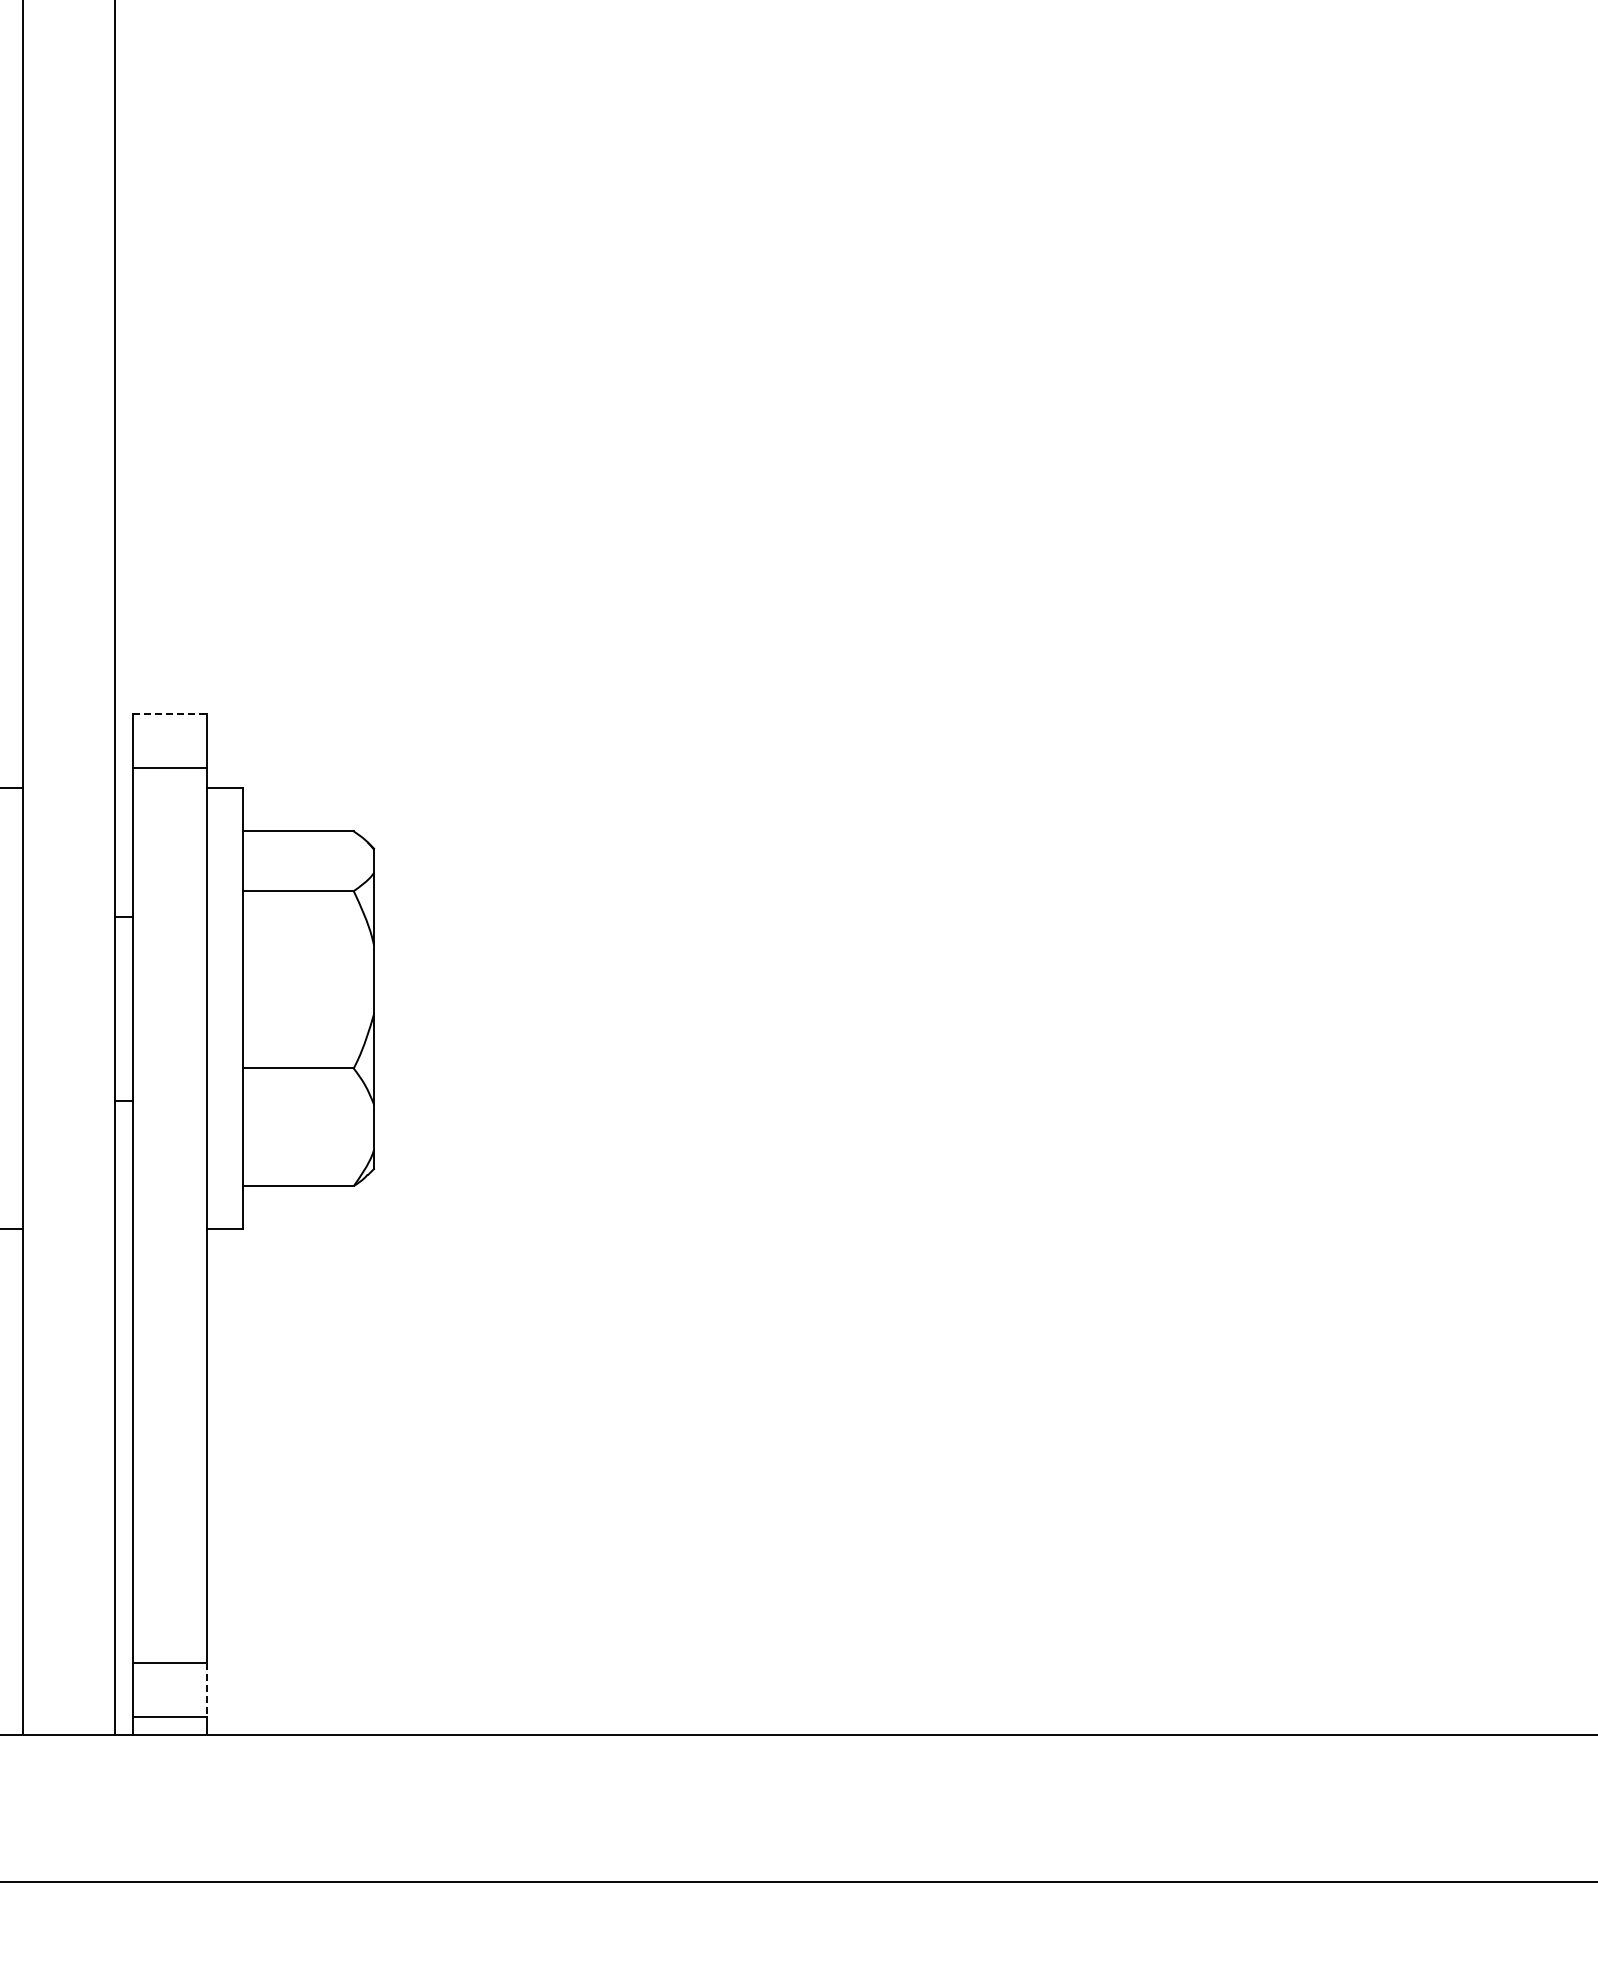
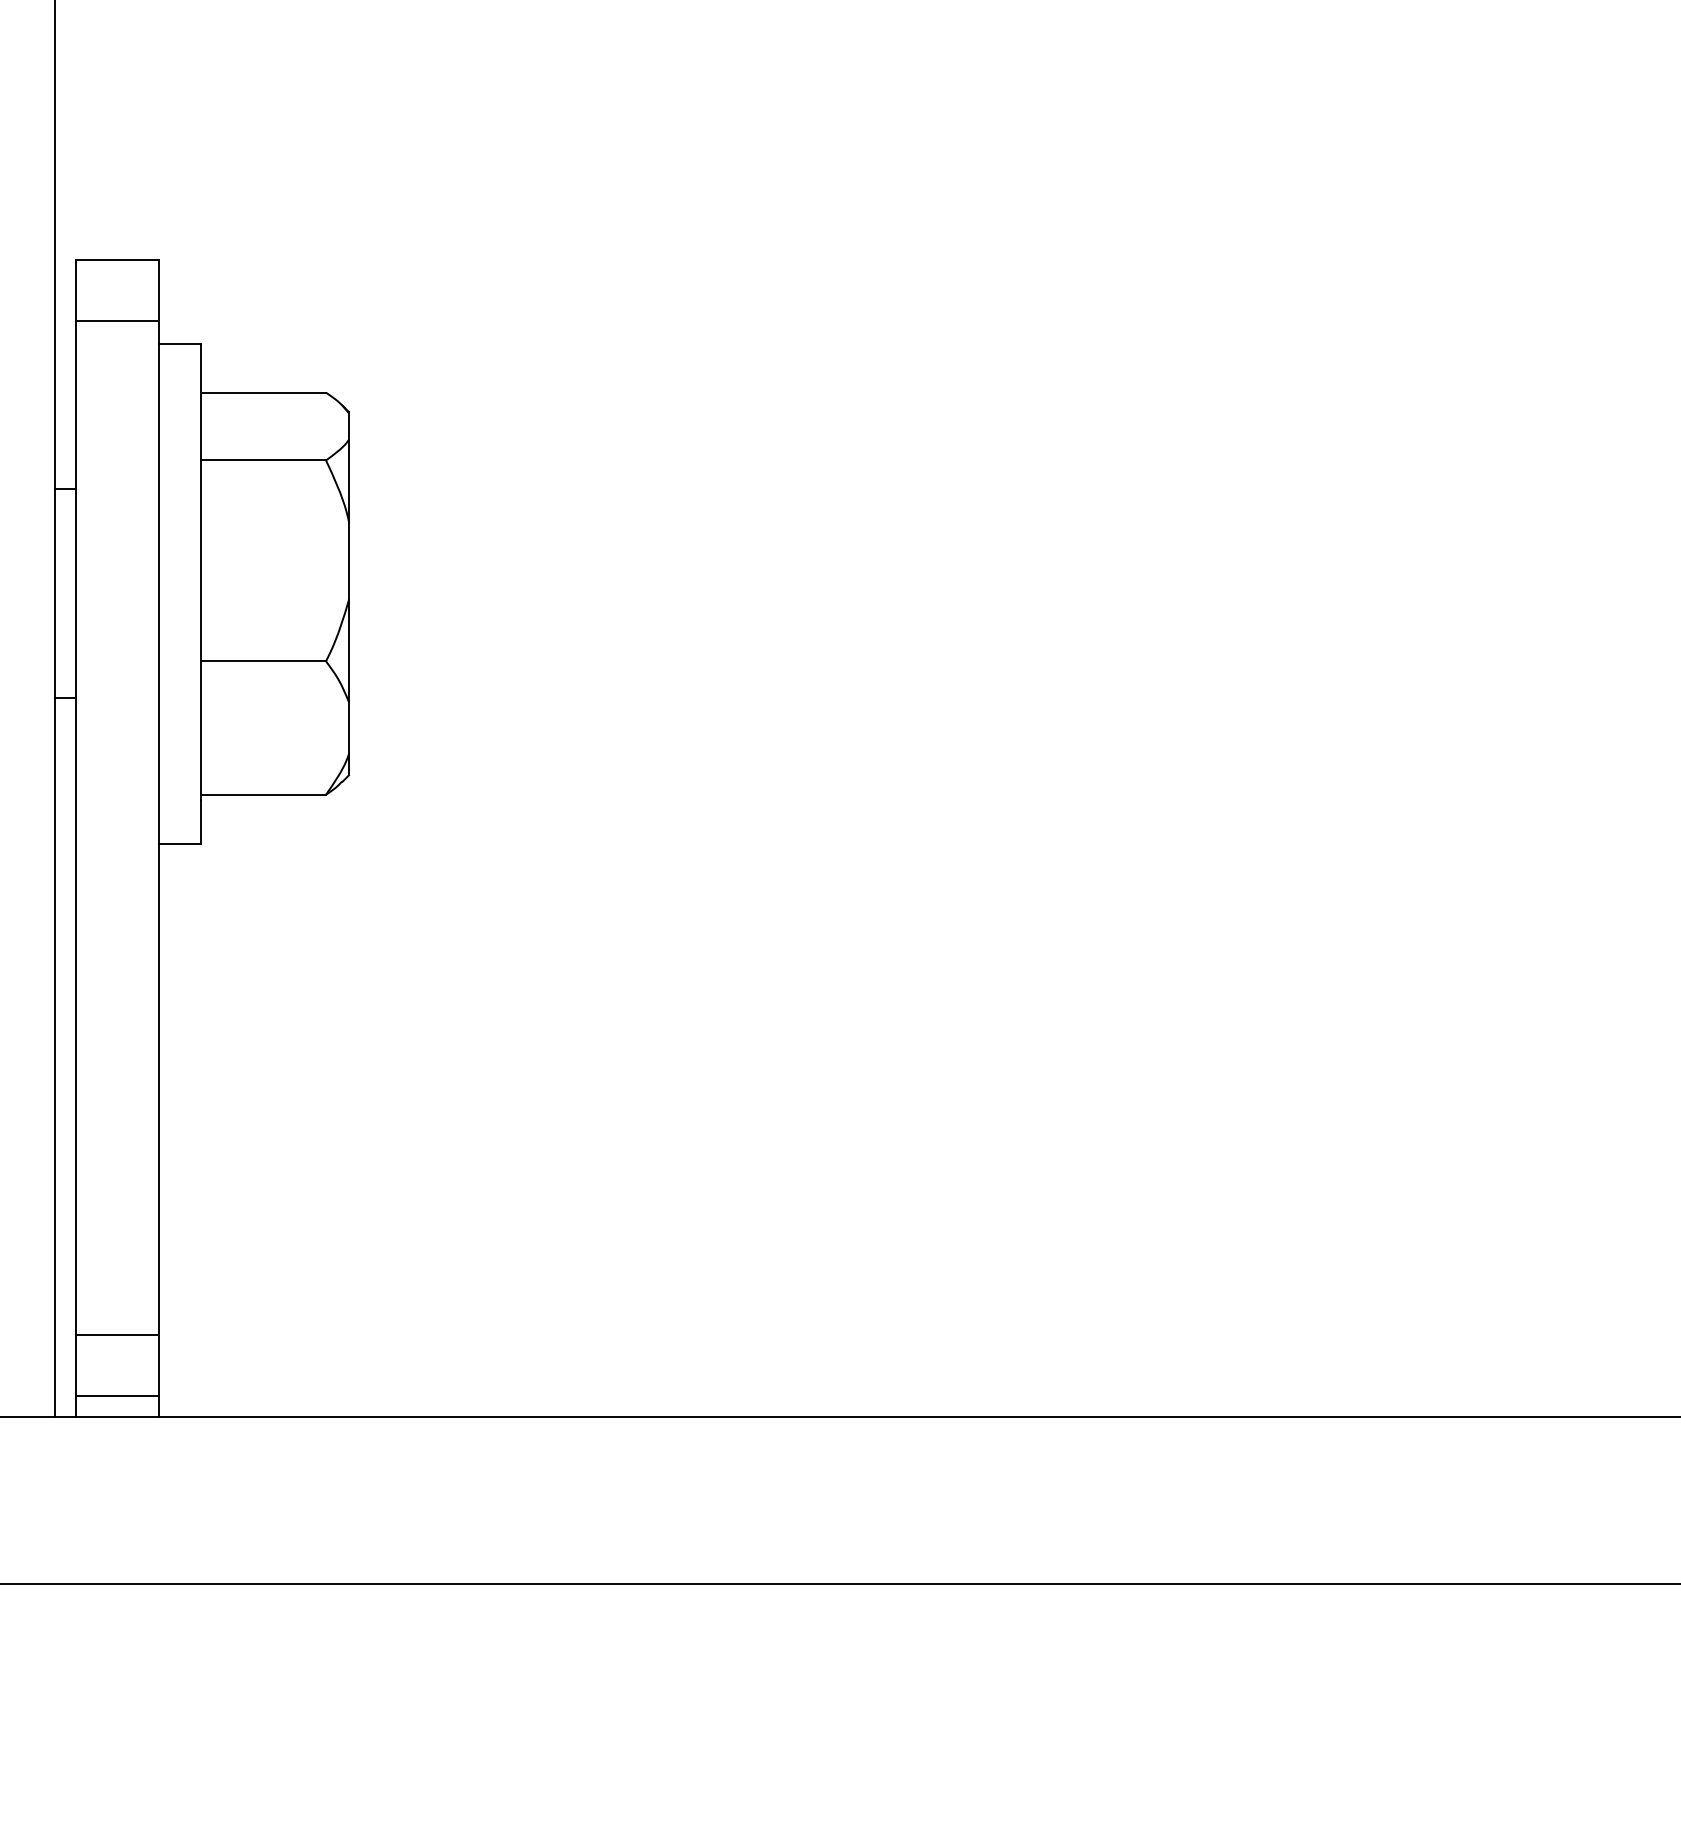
line: (169, 714) -> (117, 260), dashed -> solid
line: (206, 1689) -> (159, 1365), dashed -> solid

